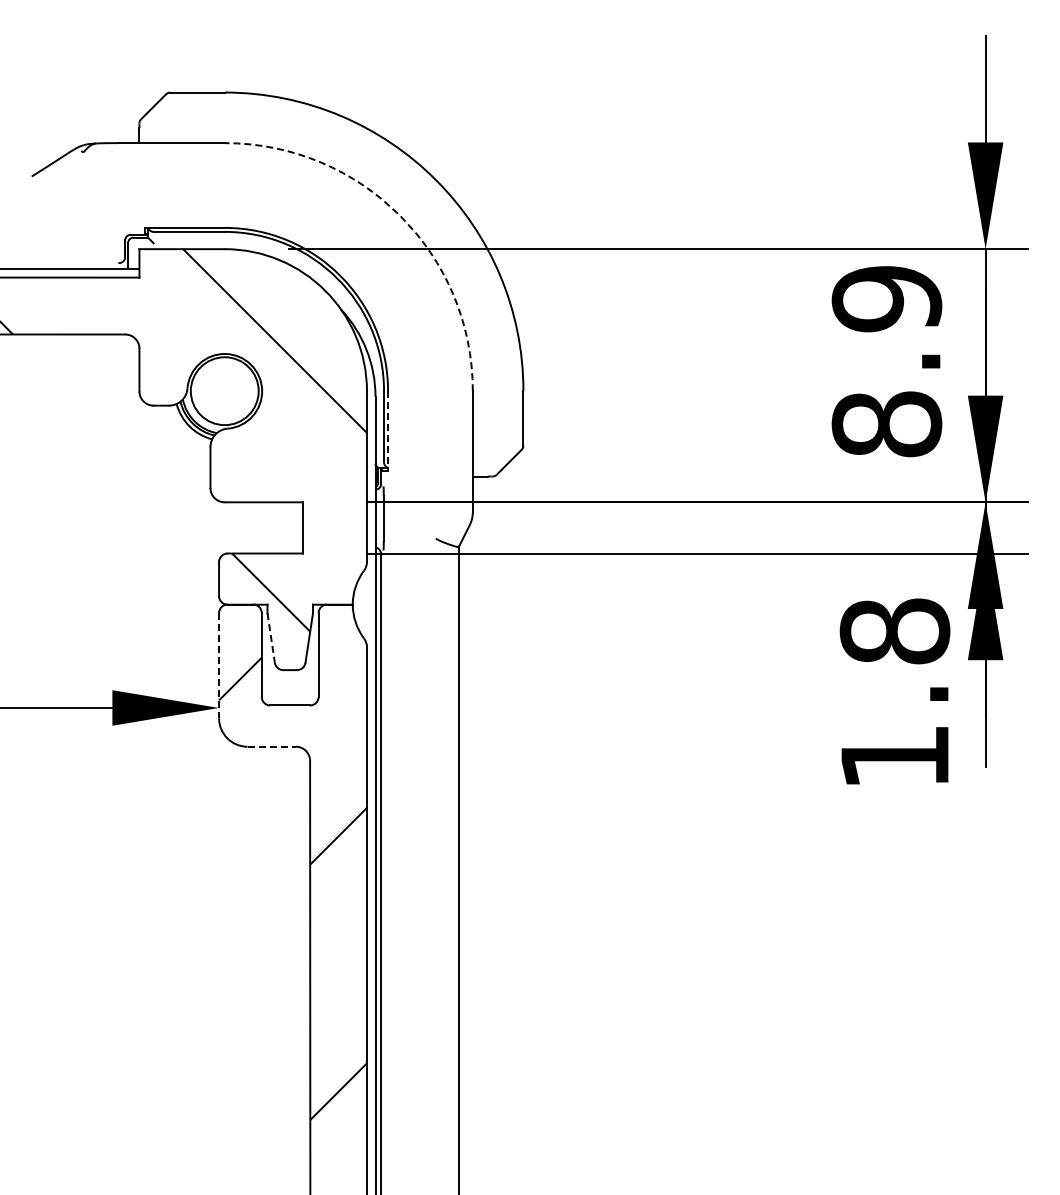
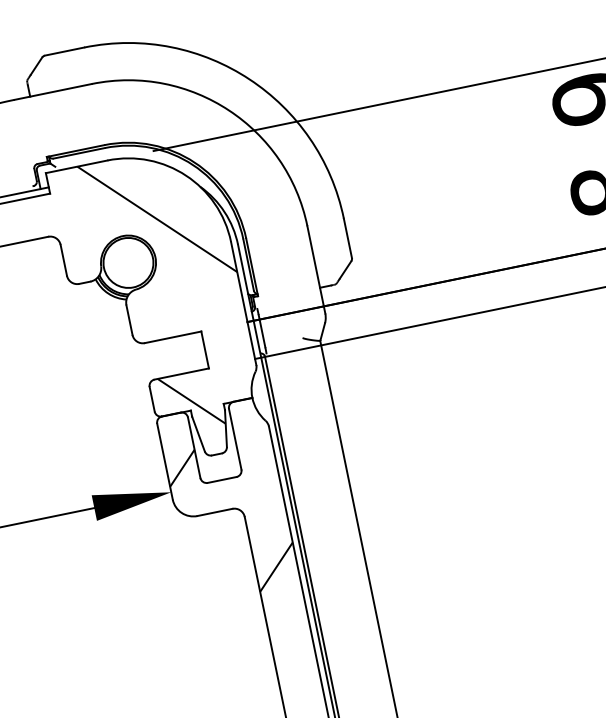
arc: (400, 215) -> (229, 110), dashed -> solid
line: (388, 431) -> (252, 267), dashed -> solid
line: (271, 638) -> (198, 434), dashed -> solid
line: (219, 665) -> (165, 461), dashed -> solid
line: (272, 746) -> (215, 512), dashed -> solid

